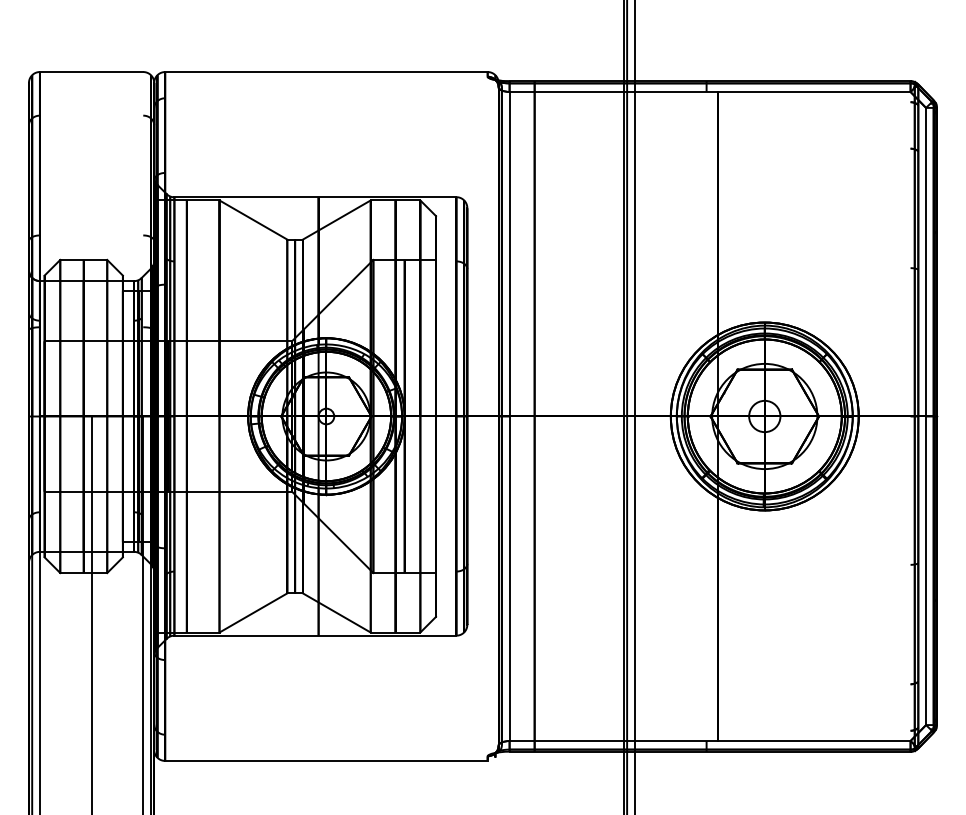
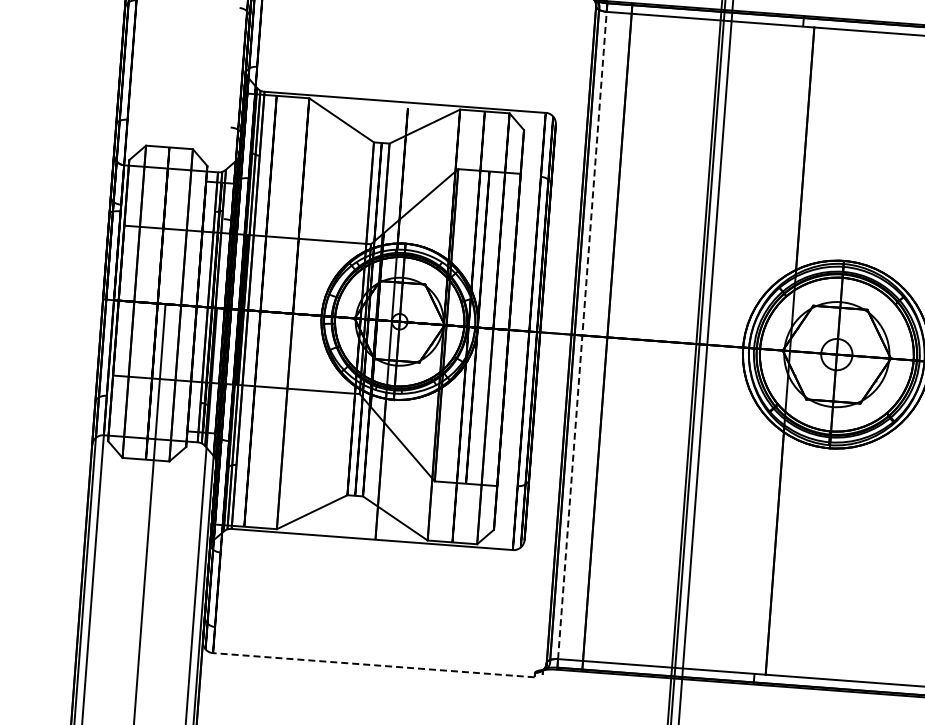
line: (509, 416) -> (582, 335), solid -> dashed
line: (325, 760) -> (372, 664), solid -> dashed

